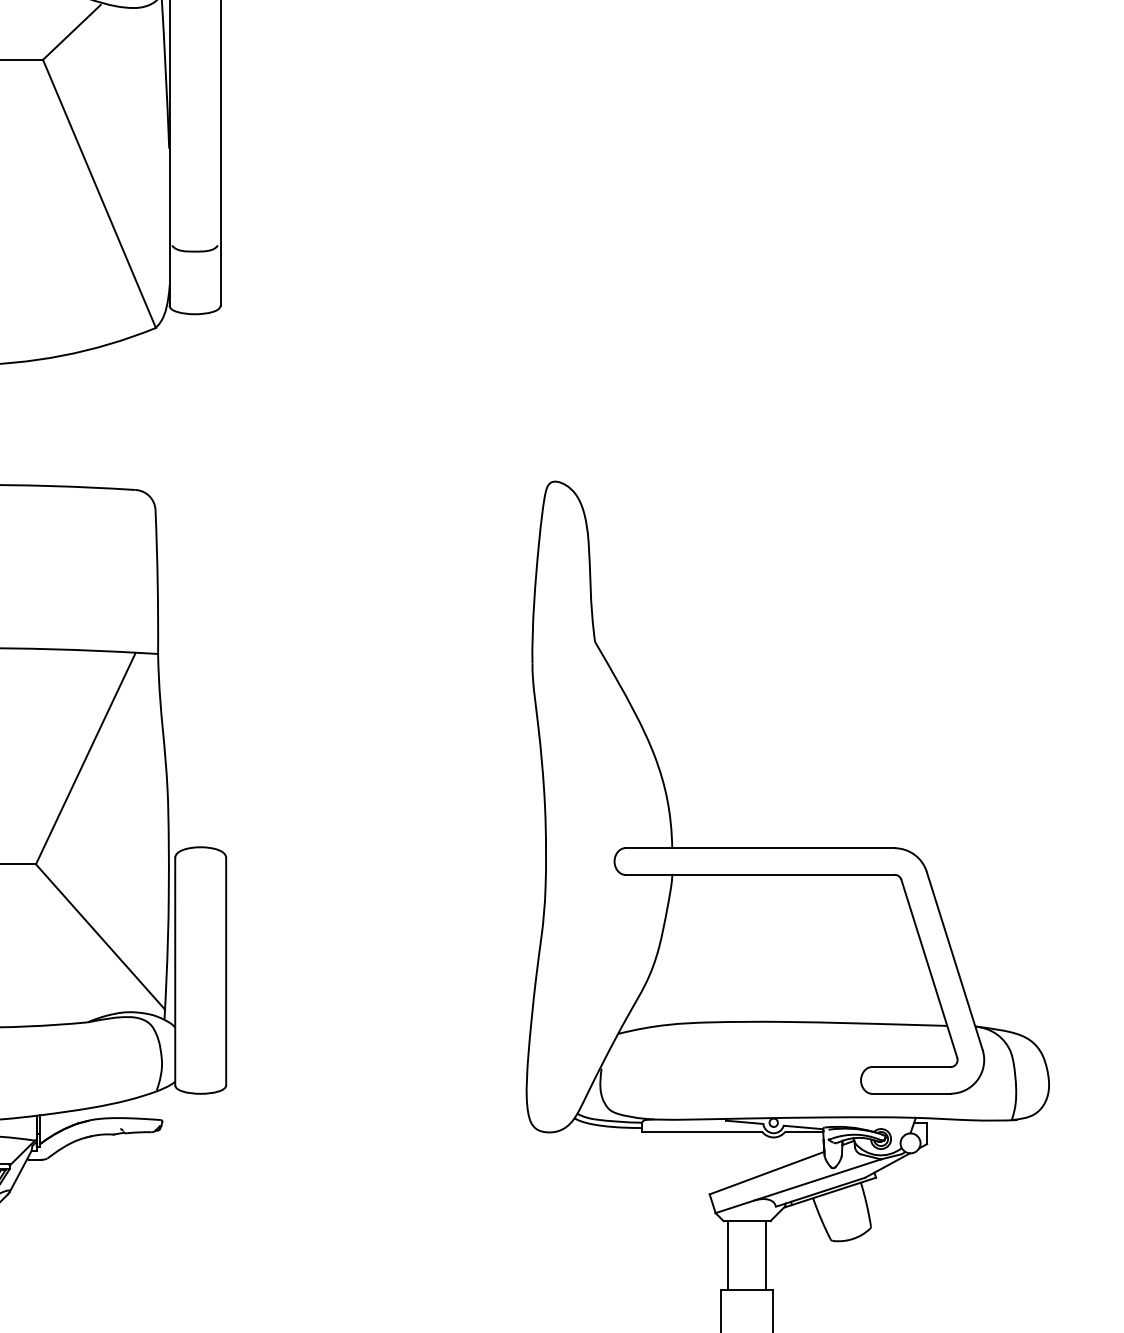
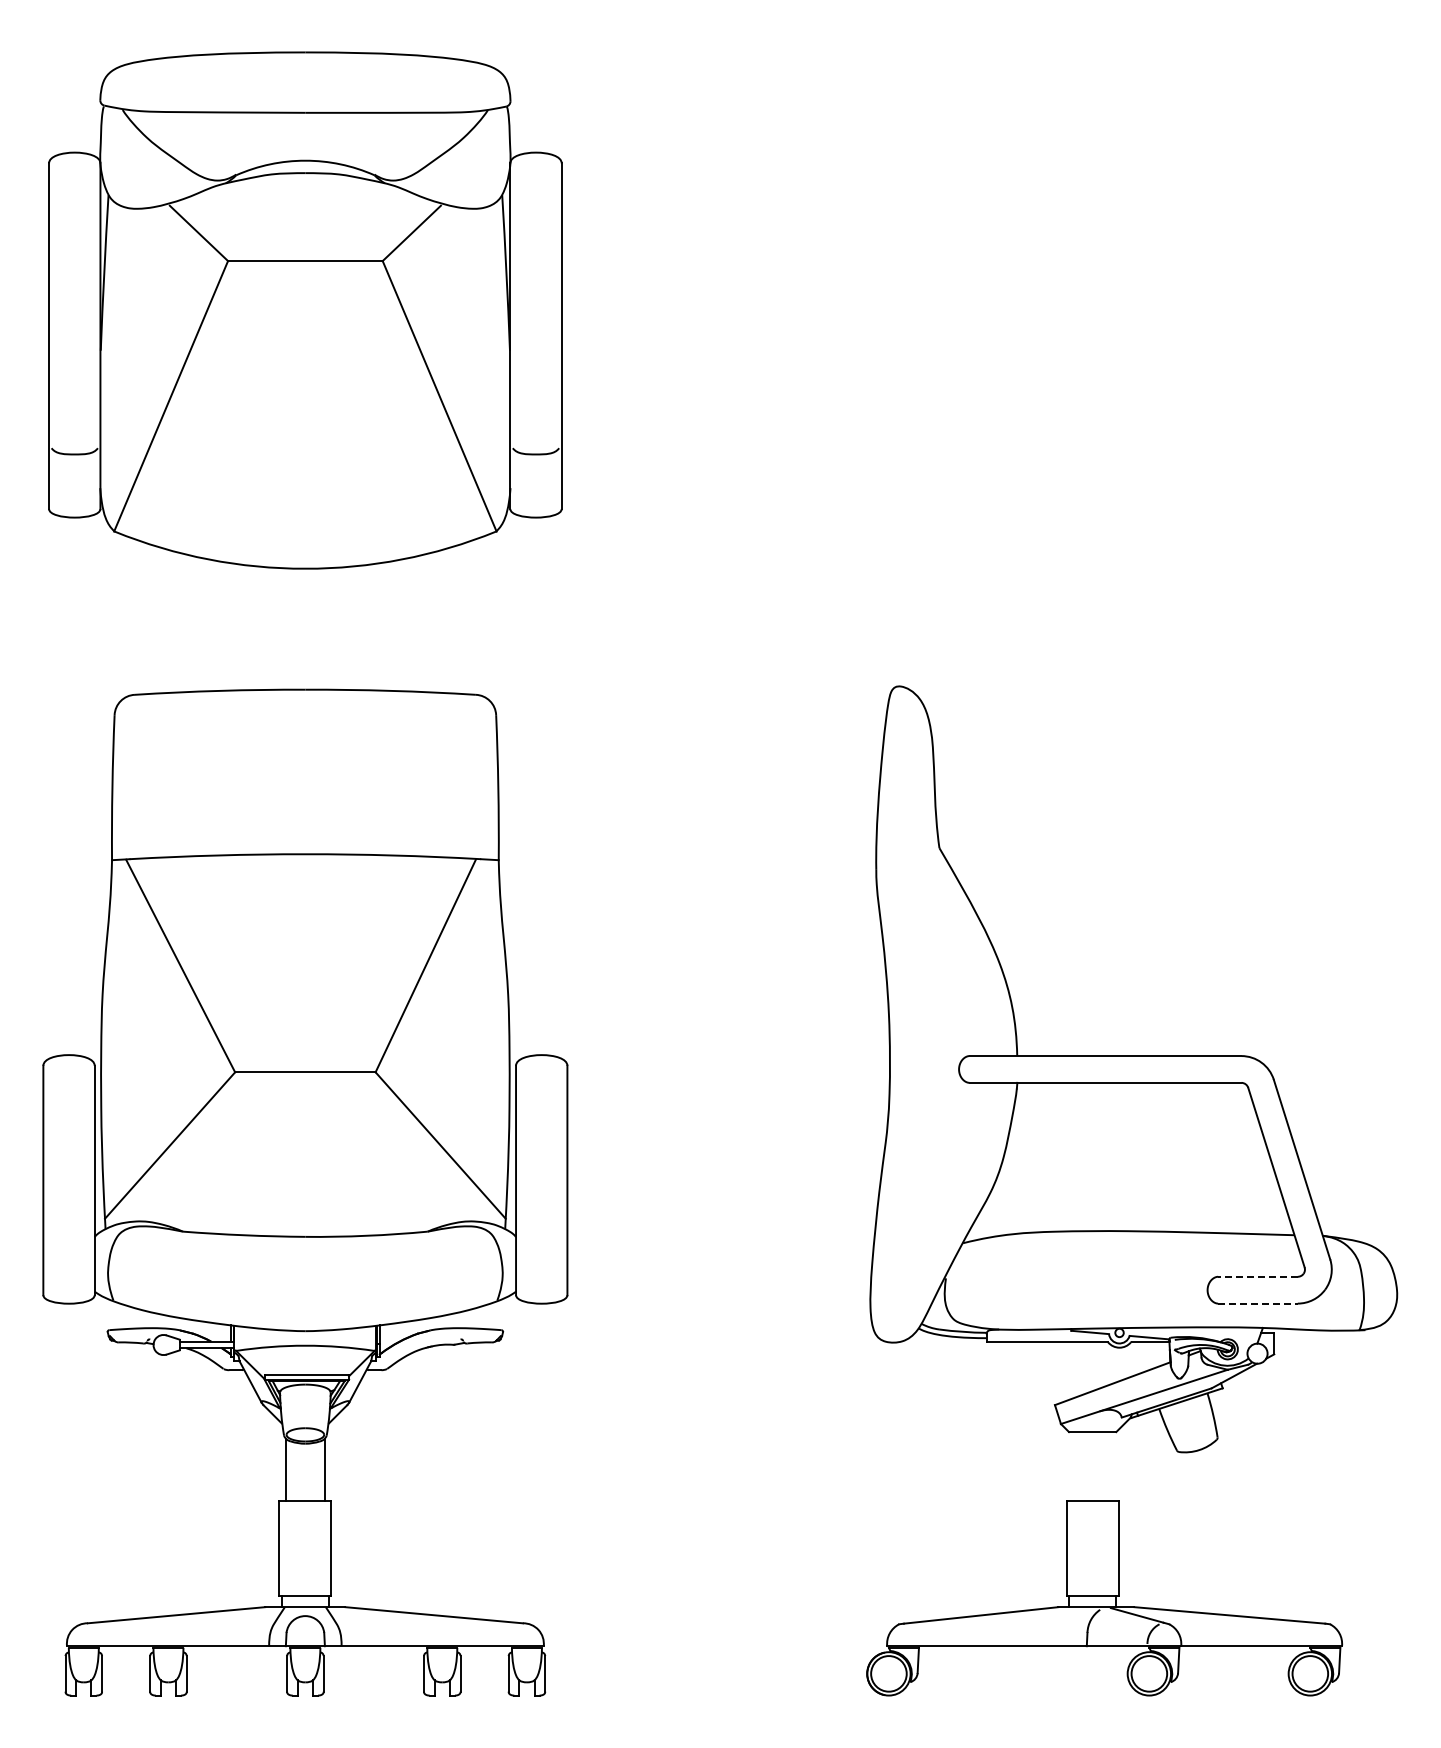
line: (910, 1066) -> (1257, 1276), solid -> dashed
line: (910, 1093) -> (1257, 1303), solid -> dashed
line: (728, 1255) -> (1073, 1466), removed
line: (765, 1255) -> (1111, 1466), removed

